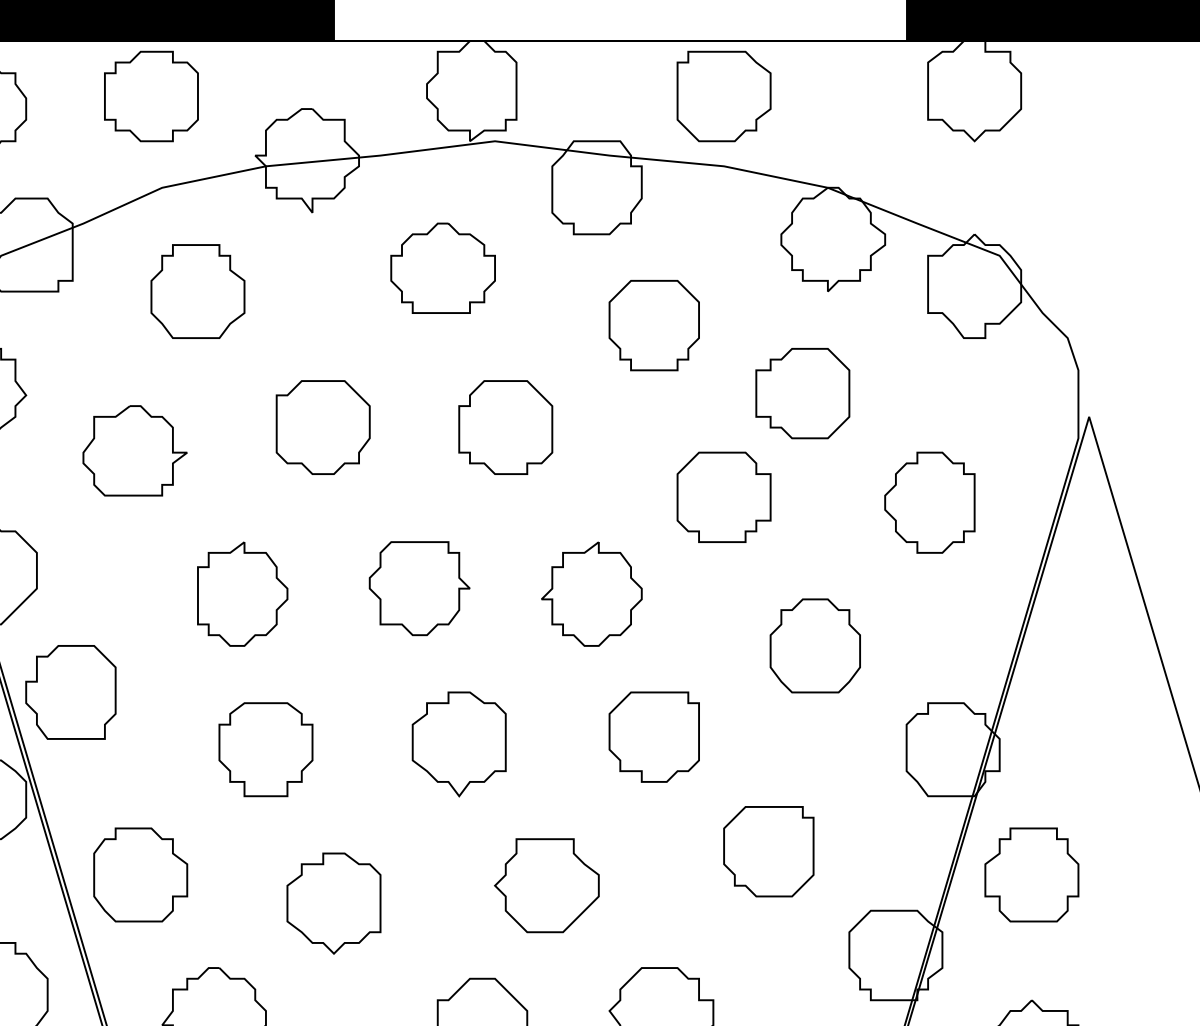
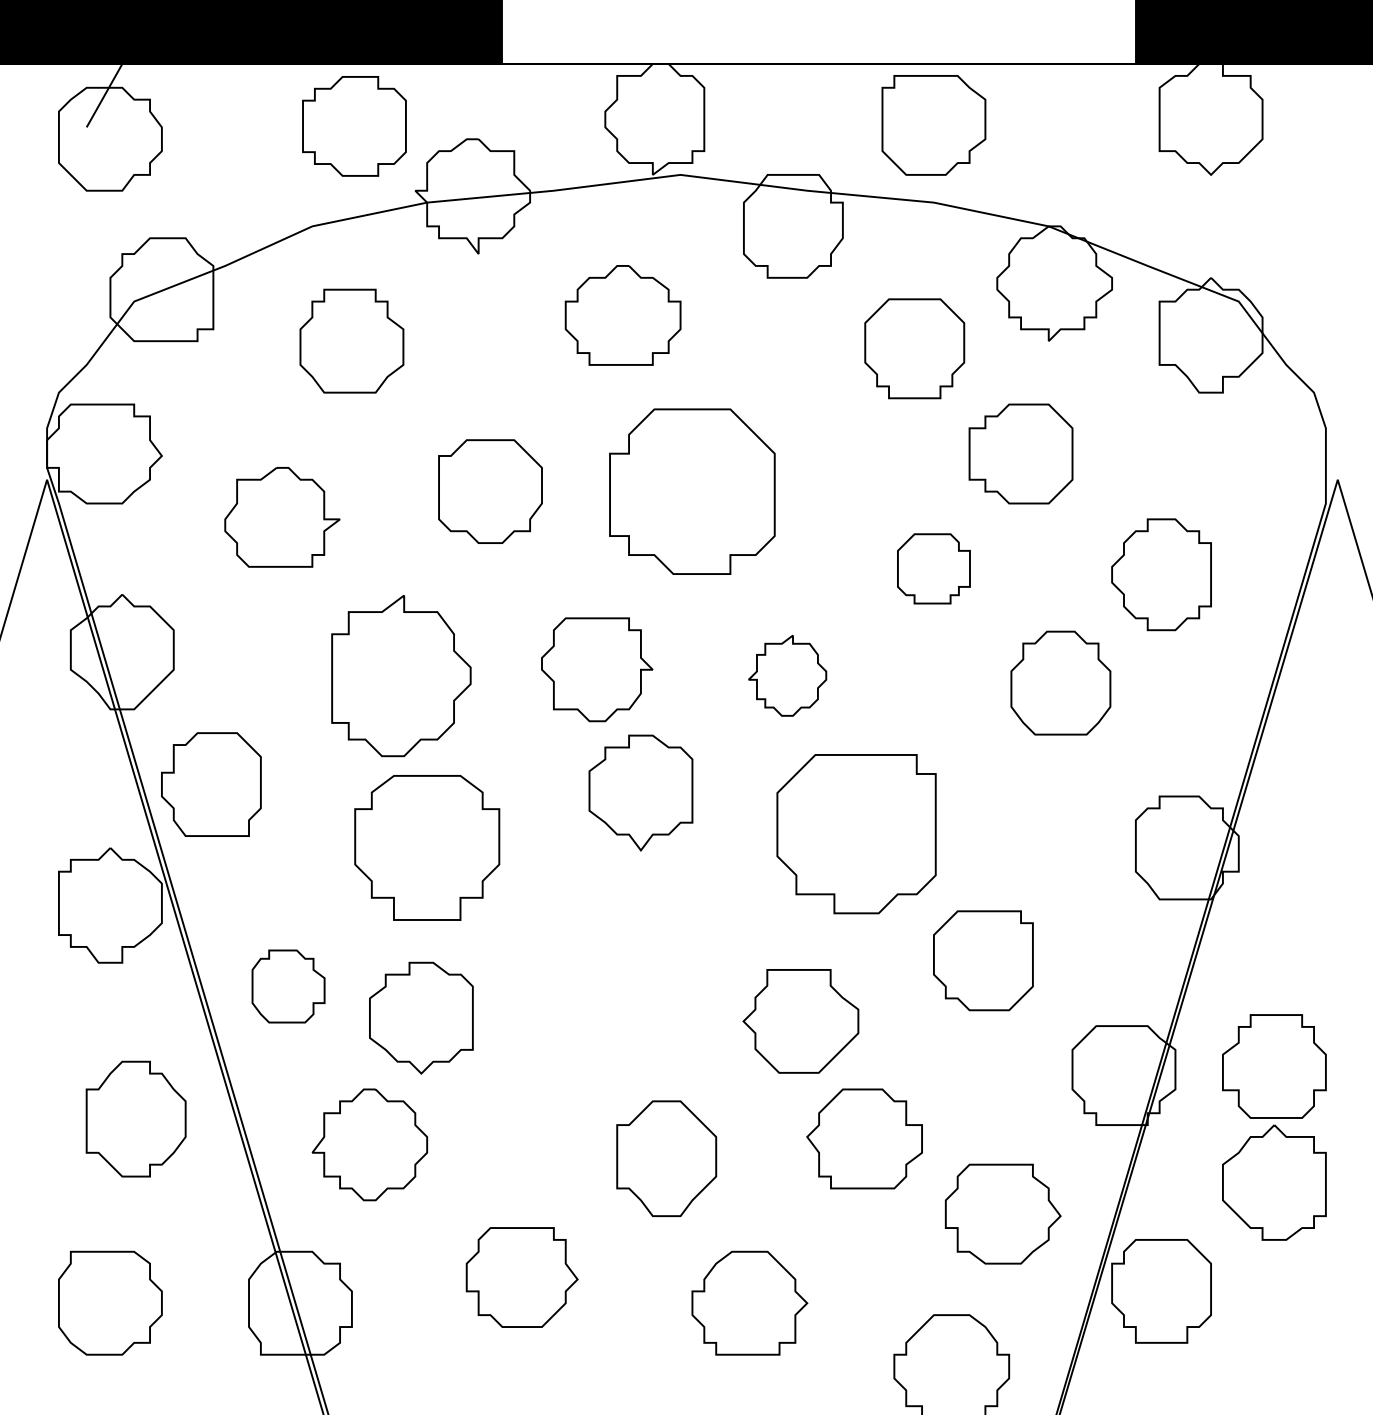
part: (151, 96) -> (354, 126), moved
part: (654, 325) -> (914, 348), moved
part: (505, 427) -> (692, 491), size x1.6
part: (723, 497) -> (933, 568), size x0.7
part: (242, 593) -> (401, 675), size x1.4
part: (591, 593) -> (787, 675), size x0.7
part: (815, 645) -> (1060, 682), moved
part: (654, 736) -> (856, 833), size x1.6
part: (458, 743) -> (640, 792), moved
part: (265, 749) -> (426, 847), size x1.4
part: (140, 874) -> (288, 986), size x0.7
part: (1031, 874) -> (1274, 1066), moved
part: (546, 885) -> (800, 1021), moved
part: (334, 902) -> (421, 1017), moved

